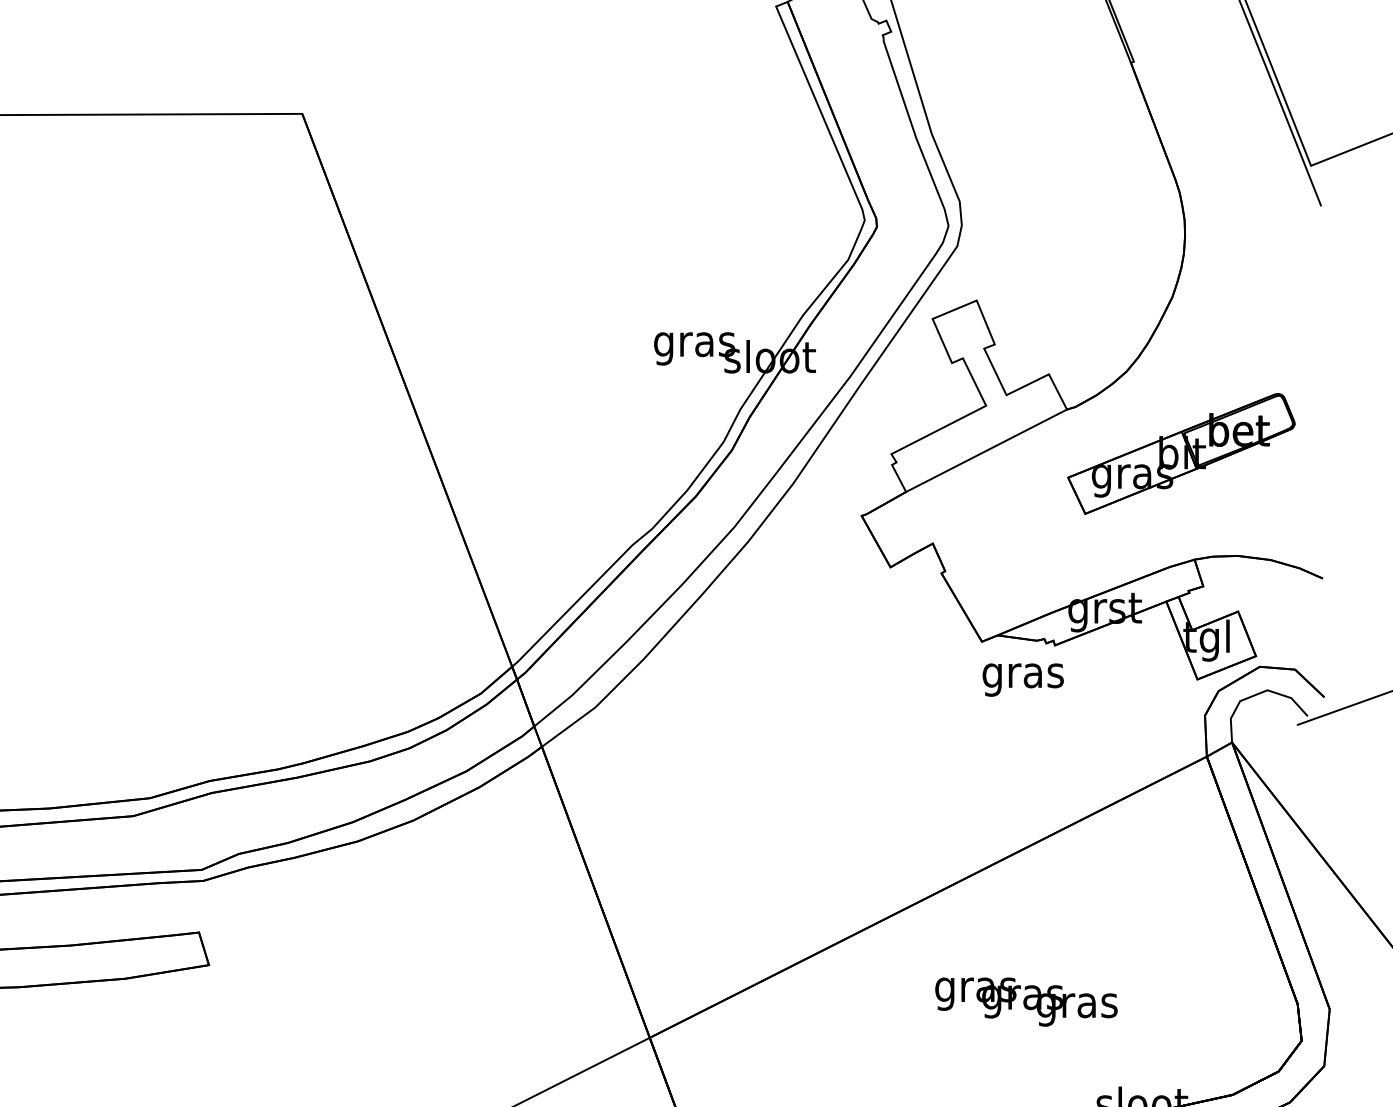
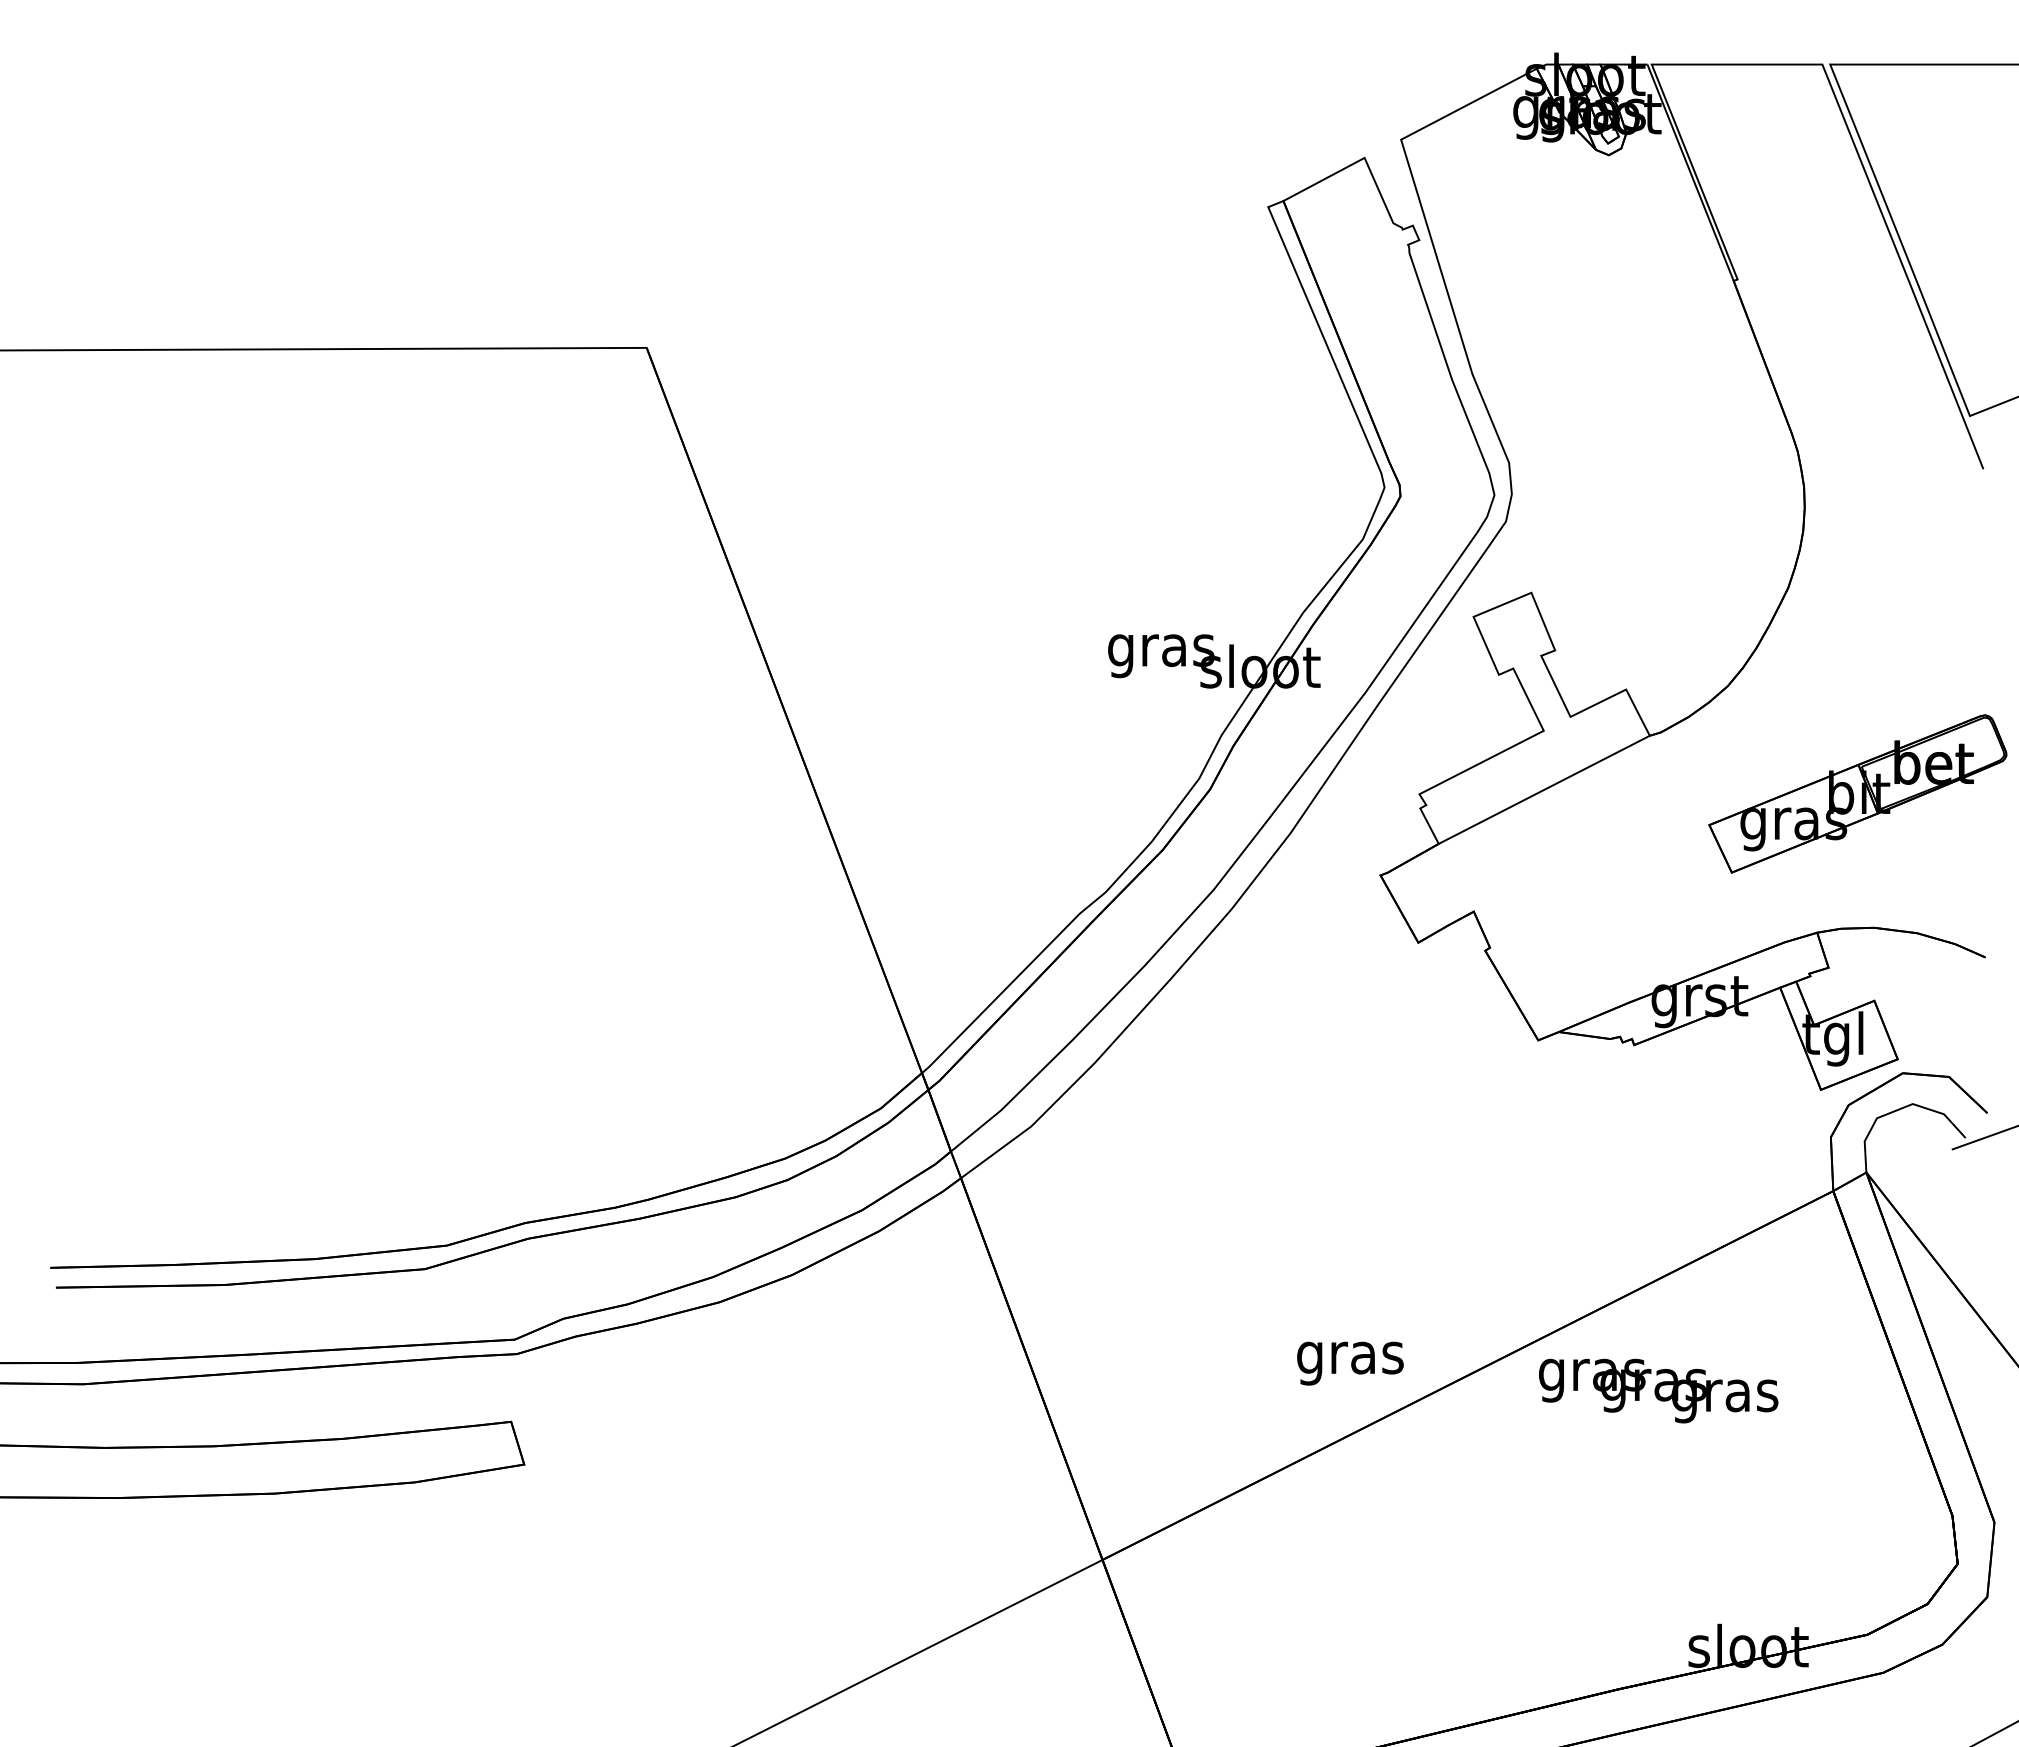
part: (1181, 453) -> (1857, 793), moved
text: (1023, 679) -> (1350, 1363), moved
text: (1026, 1001) -> (1658, 1390), moved

